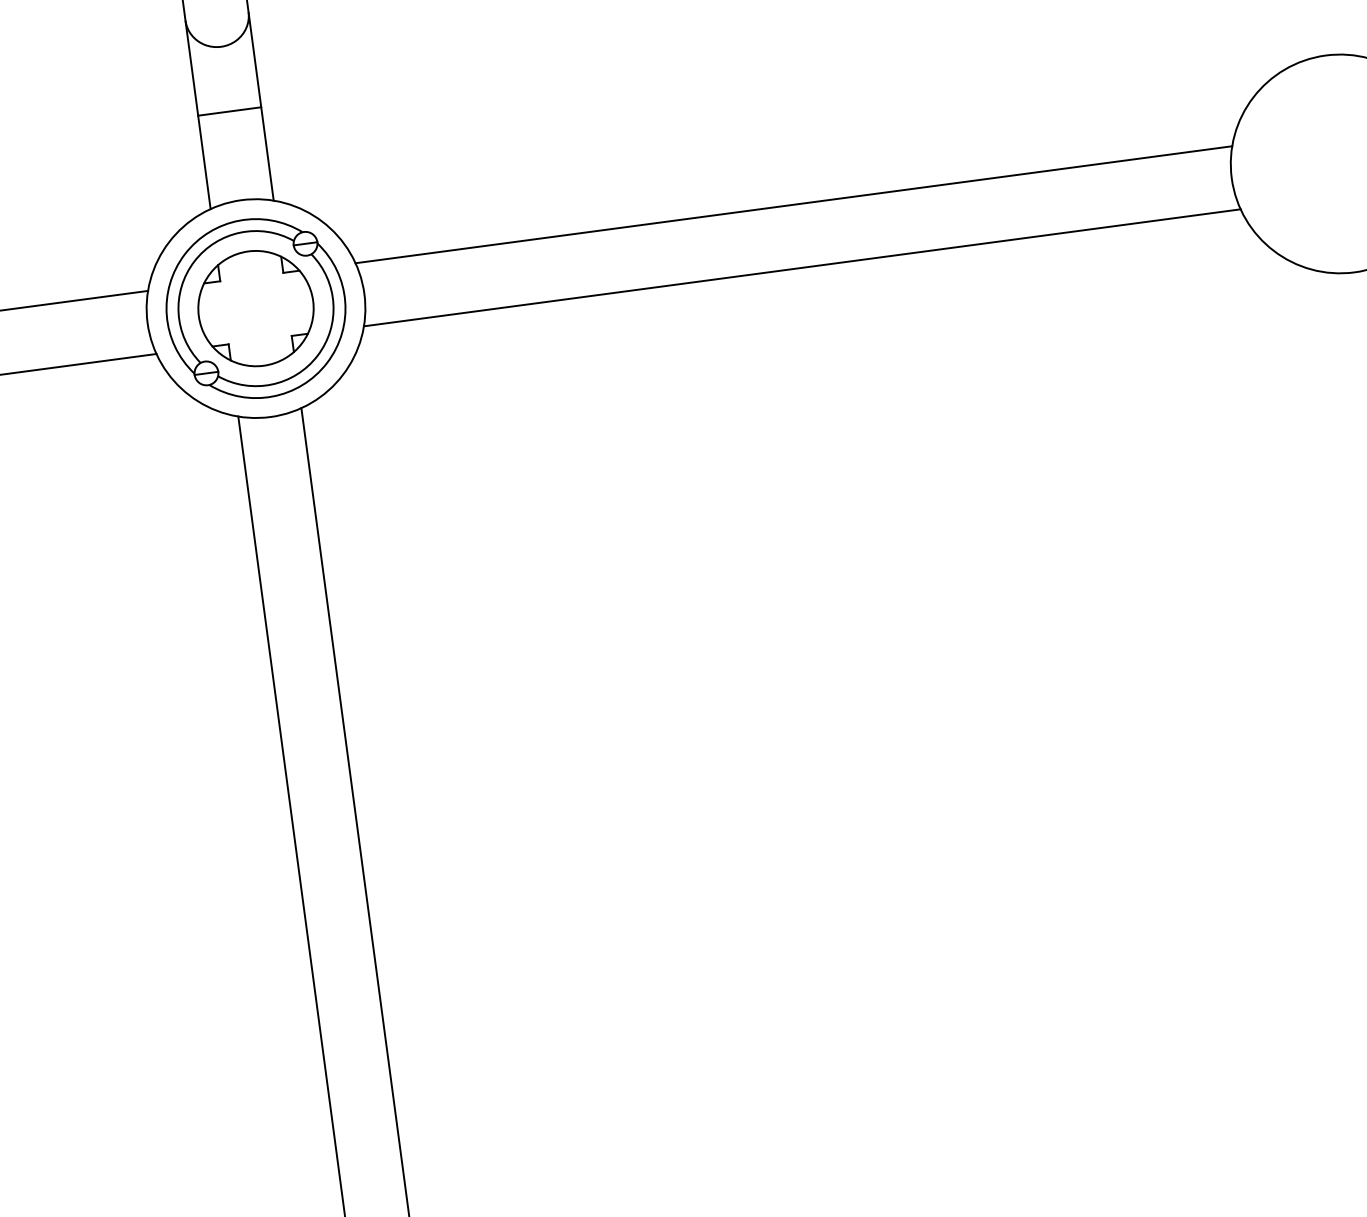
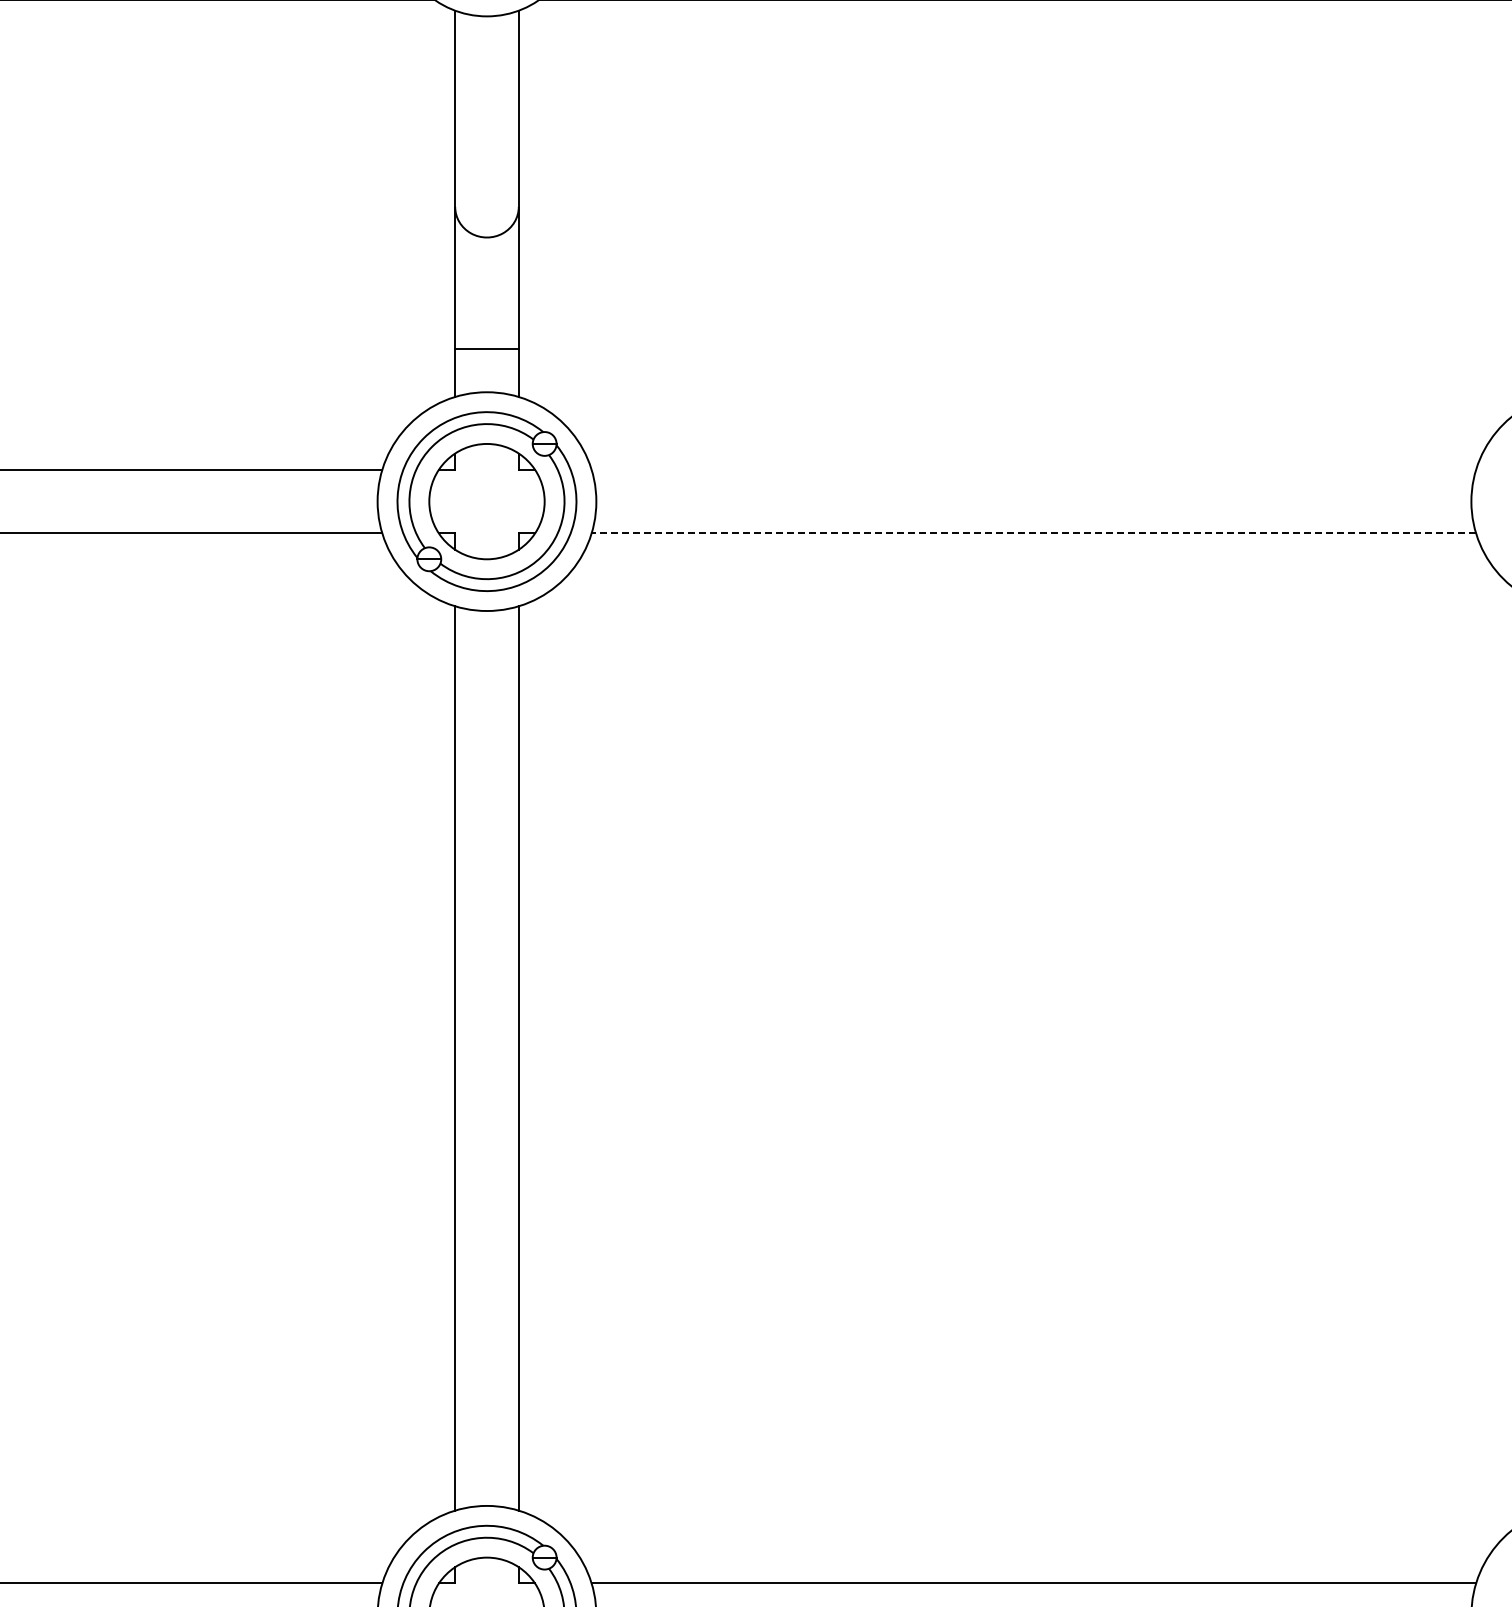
line: (229, 111) -> (486, 348), moved
line: (793, 204) -> (1033, 469), removed
line: (801, 267) -> (1033, 533), solid -> dashed

